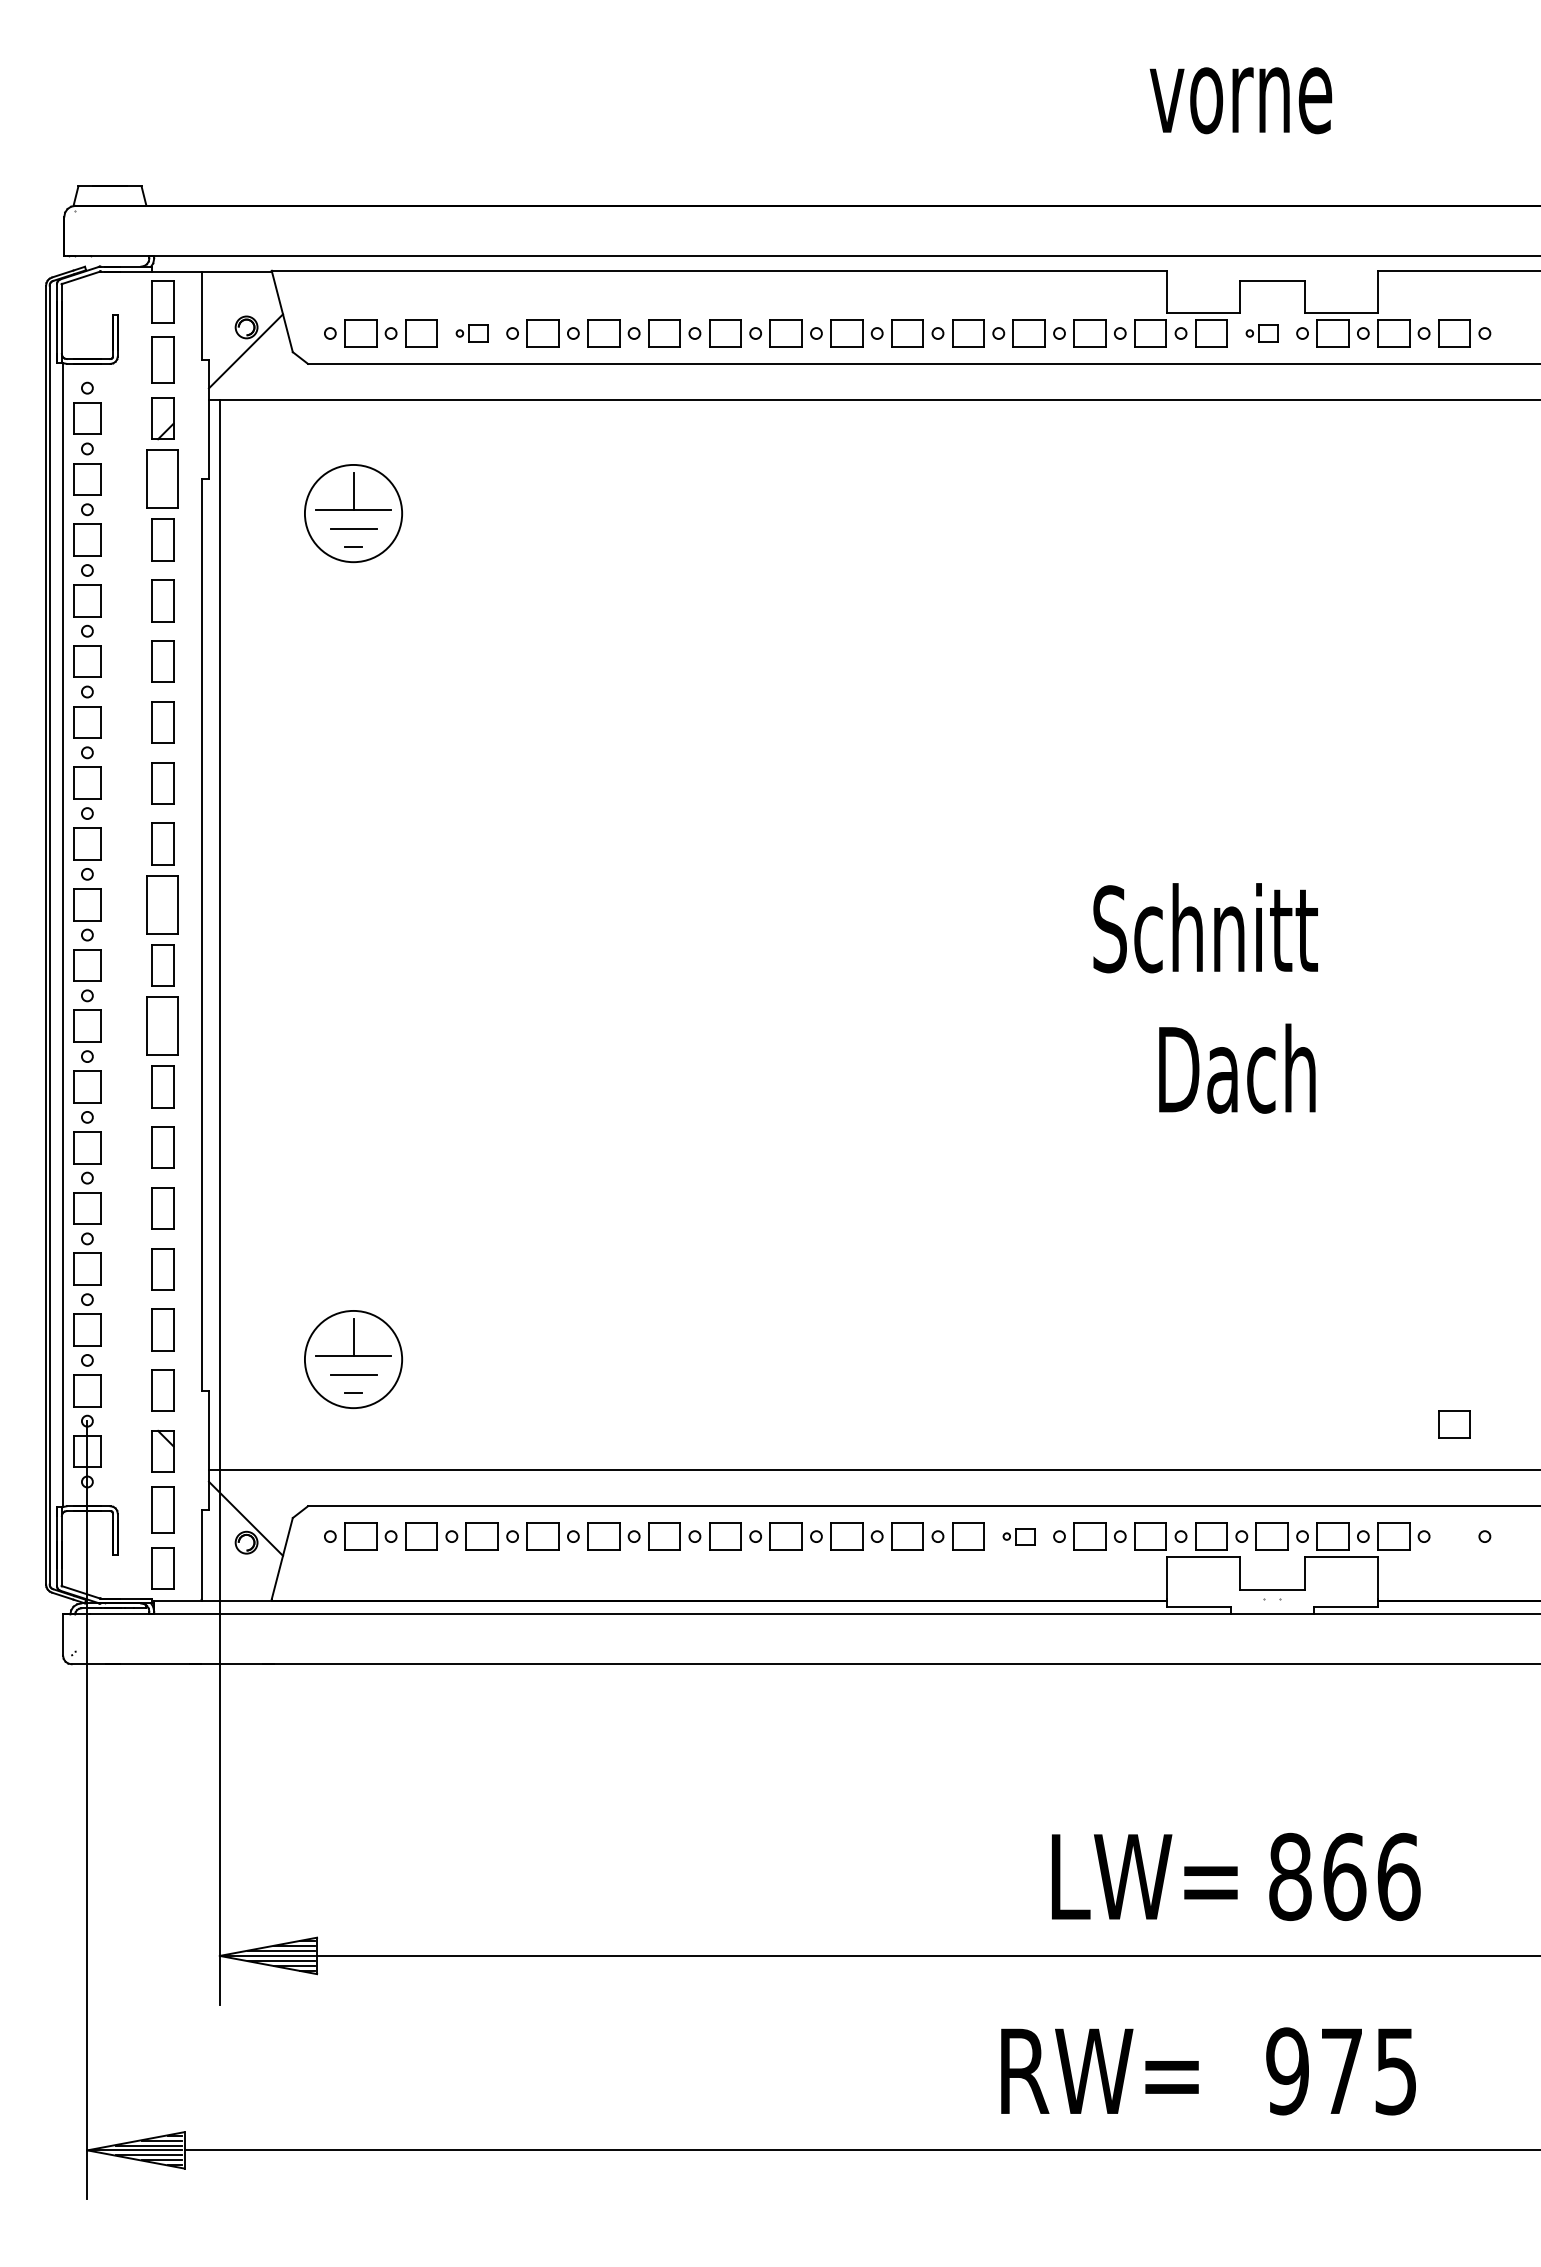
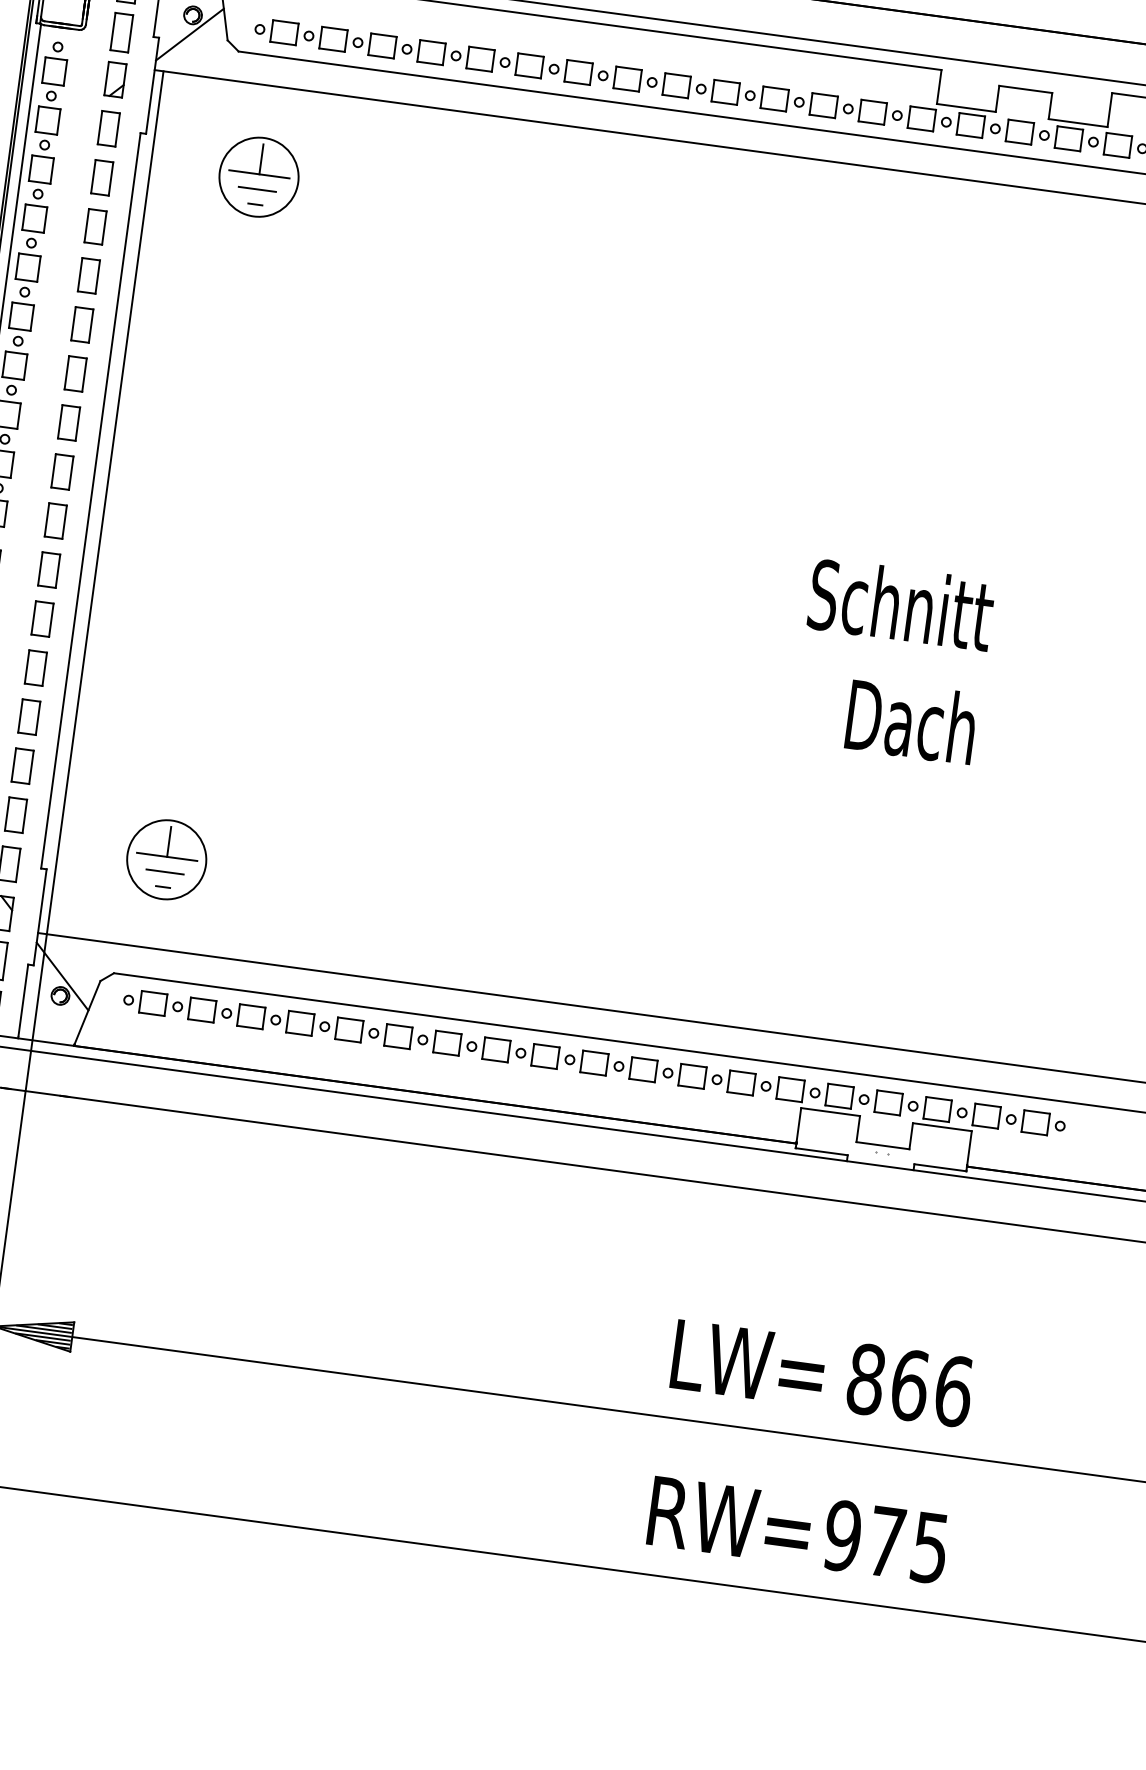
part: (471, 333) -> (373, 44), size x1.67
part: (1261, 333) -> (1011, 130), size x1.67
part: (162, 479) -> (108, 128), size x0.71
part: (162, 904) -> (62, 471), size x0.71
part: (162, 1026) -> (48, 570), size x0.71
part: (1454, 1424) -> (1035, 1122), moved
part: (1018, 1536) -> (683, 1075), size x1.67
text: (1099, 2070) -> (729, 1520), moved

